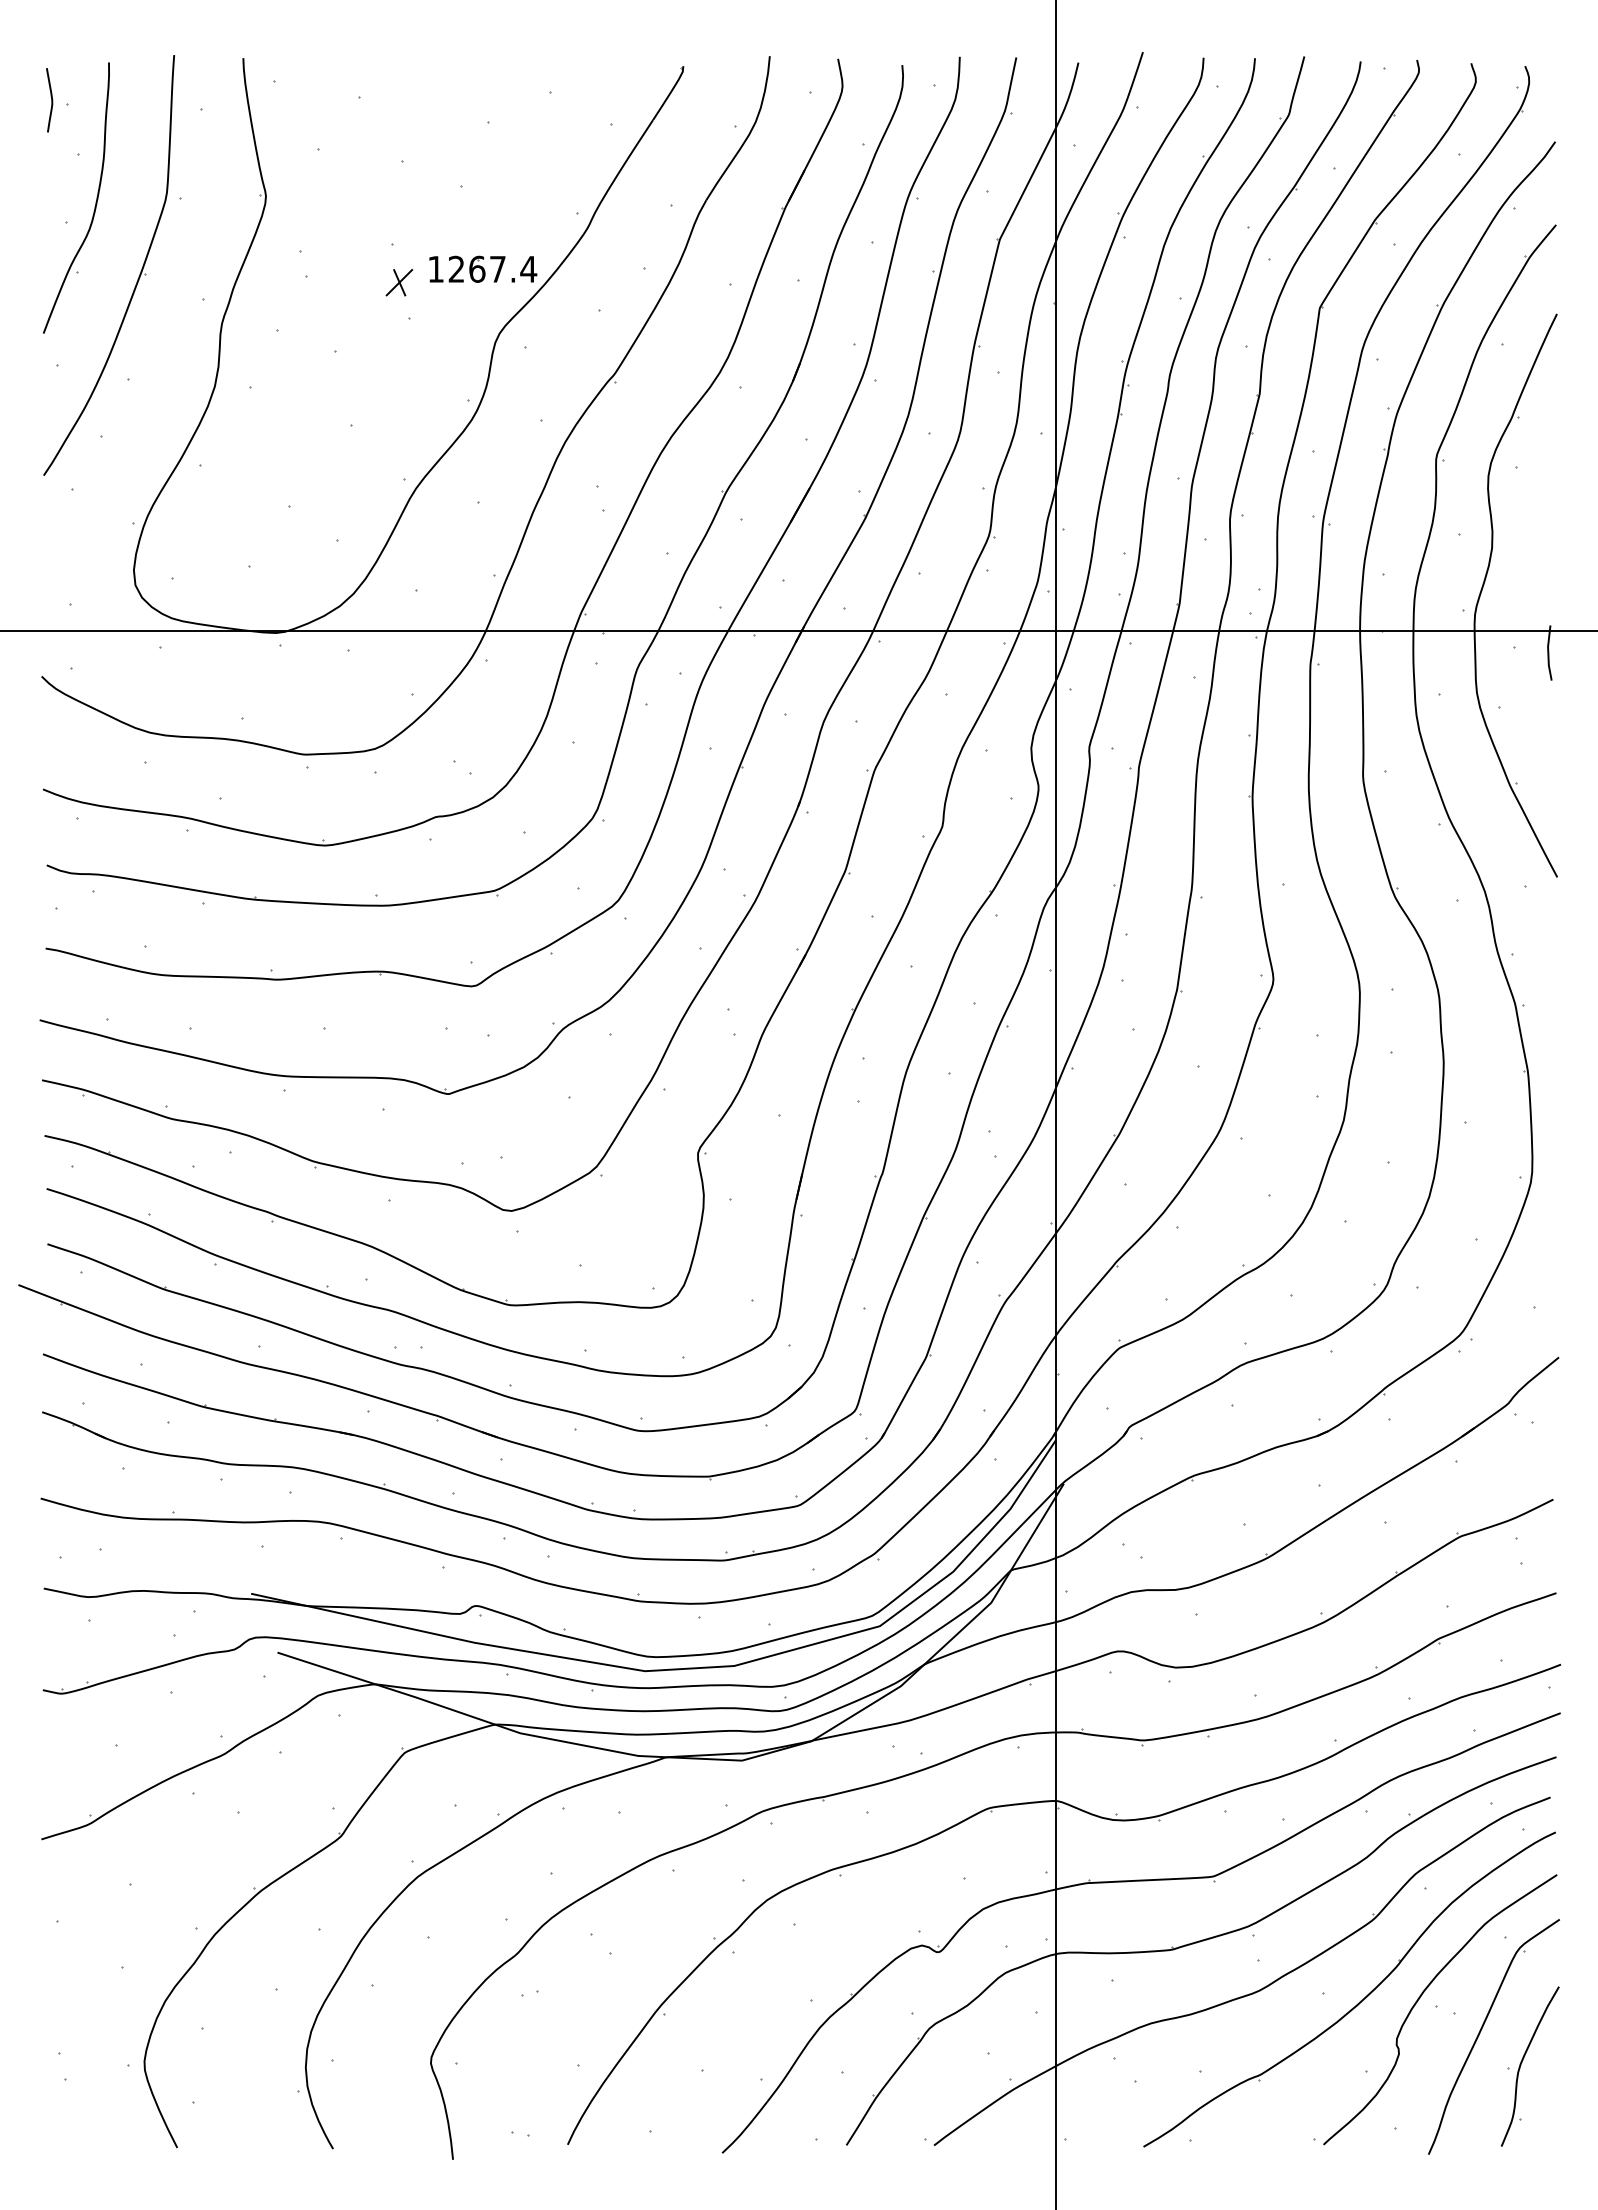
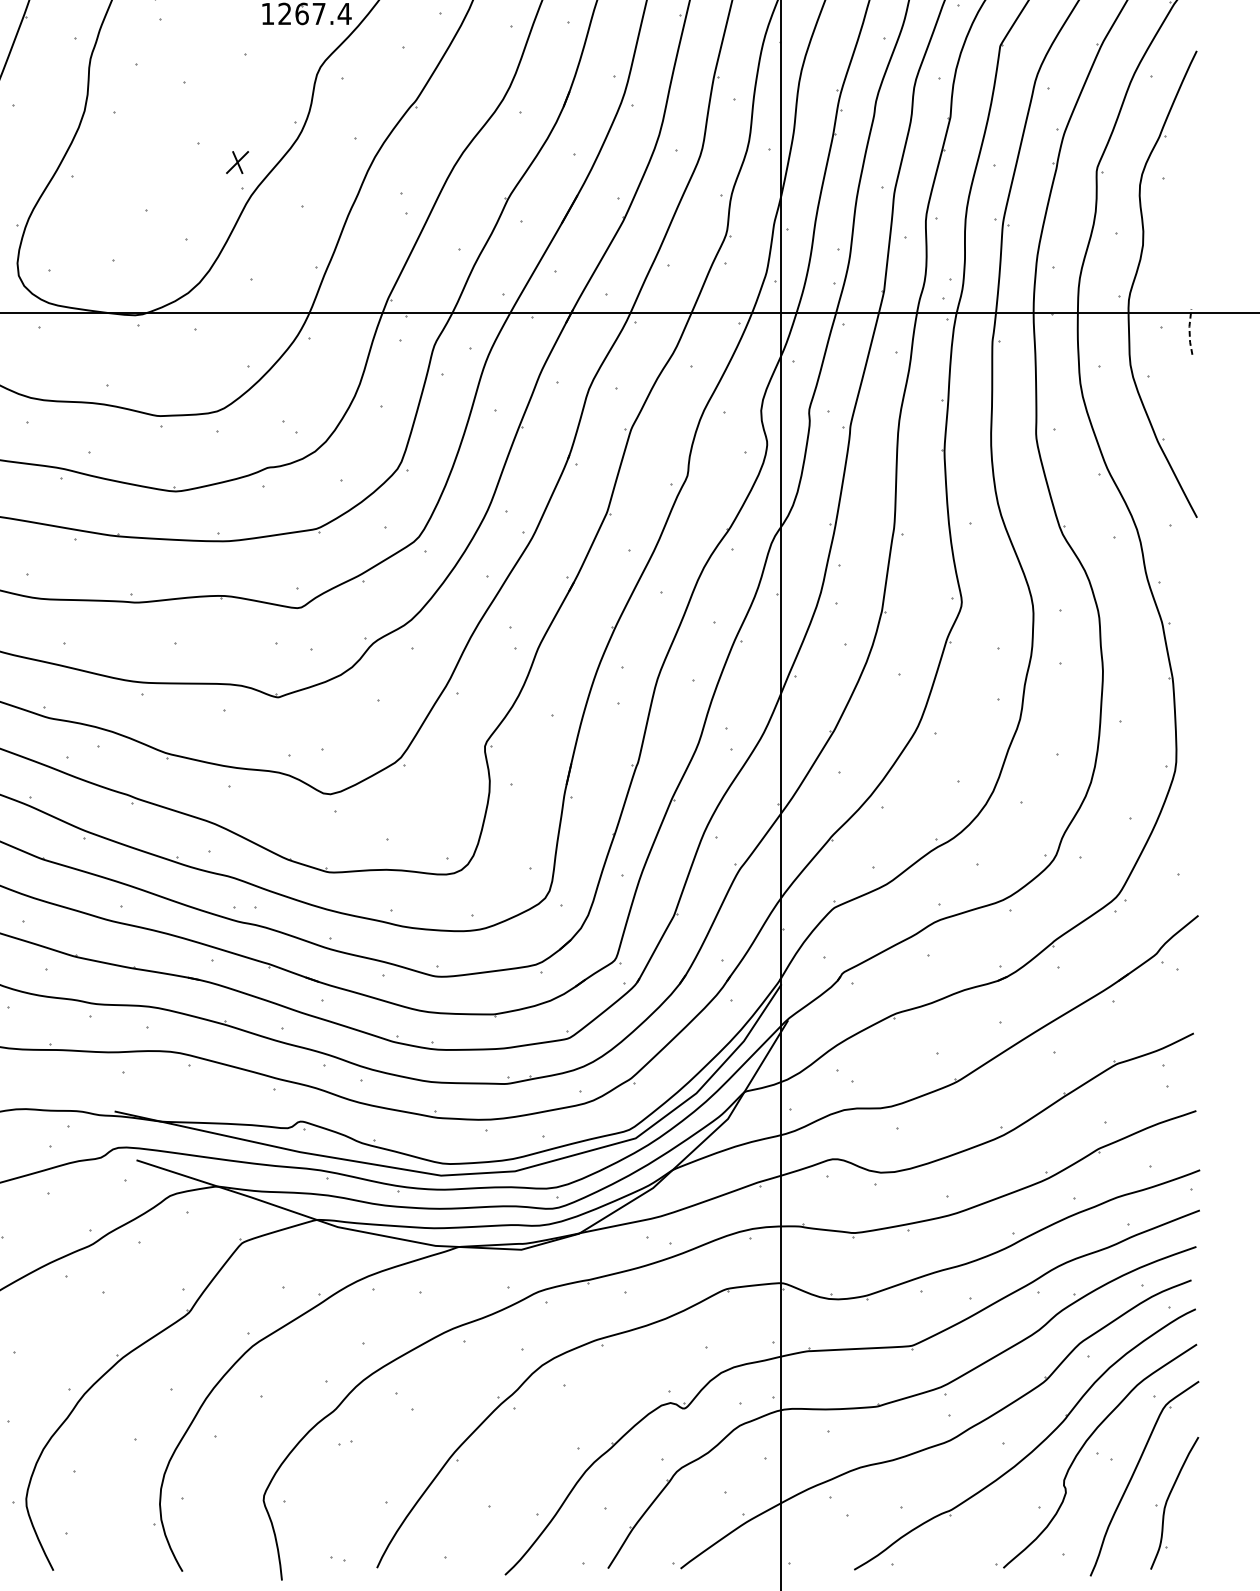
part: (399, 282) -> (237, 162), moved
line: (1548, 652) -> (1189, 331), solid -> dashed

